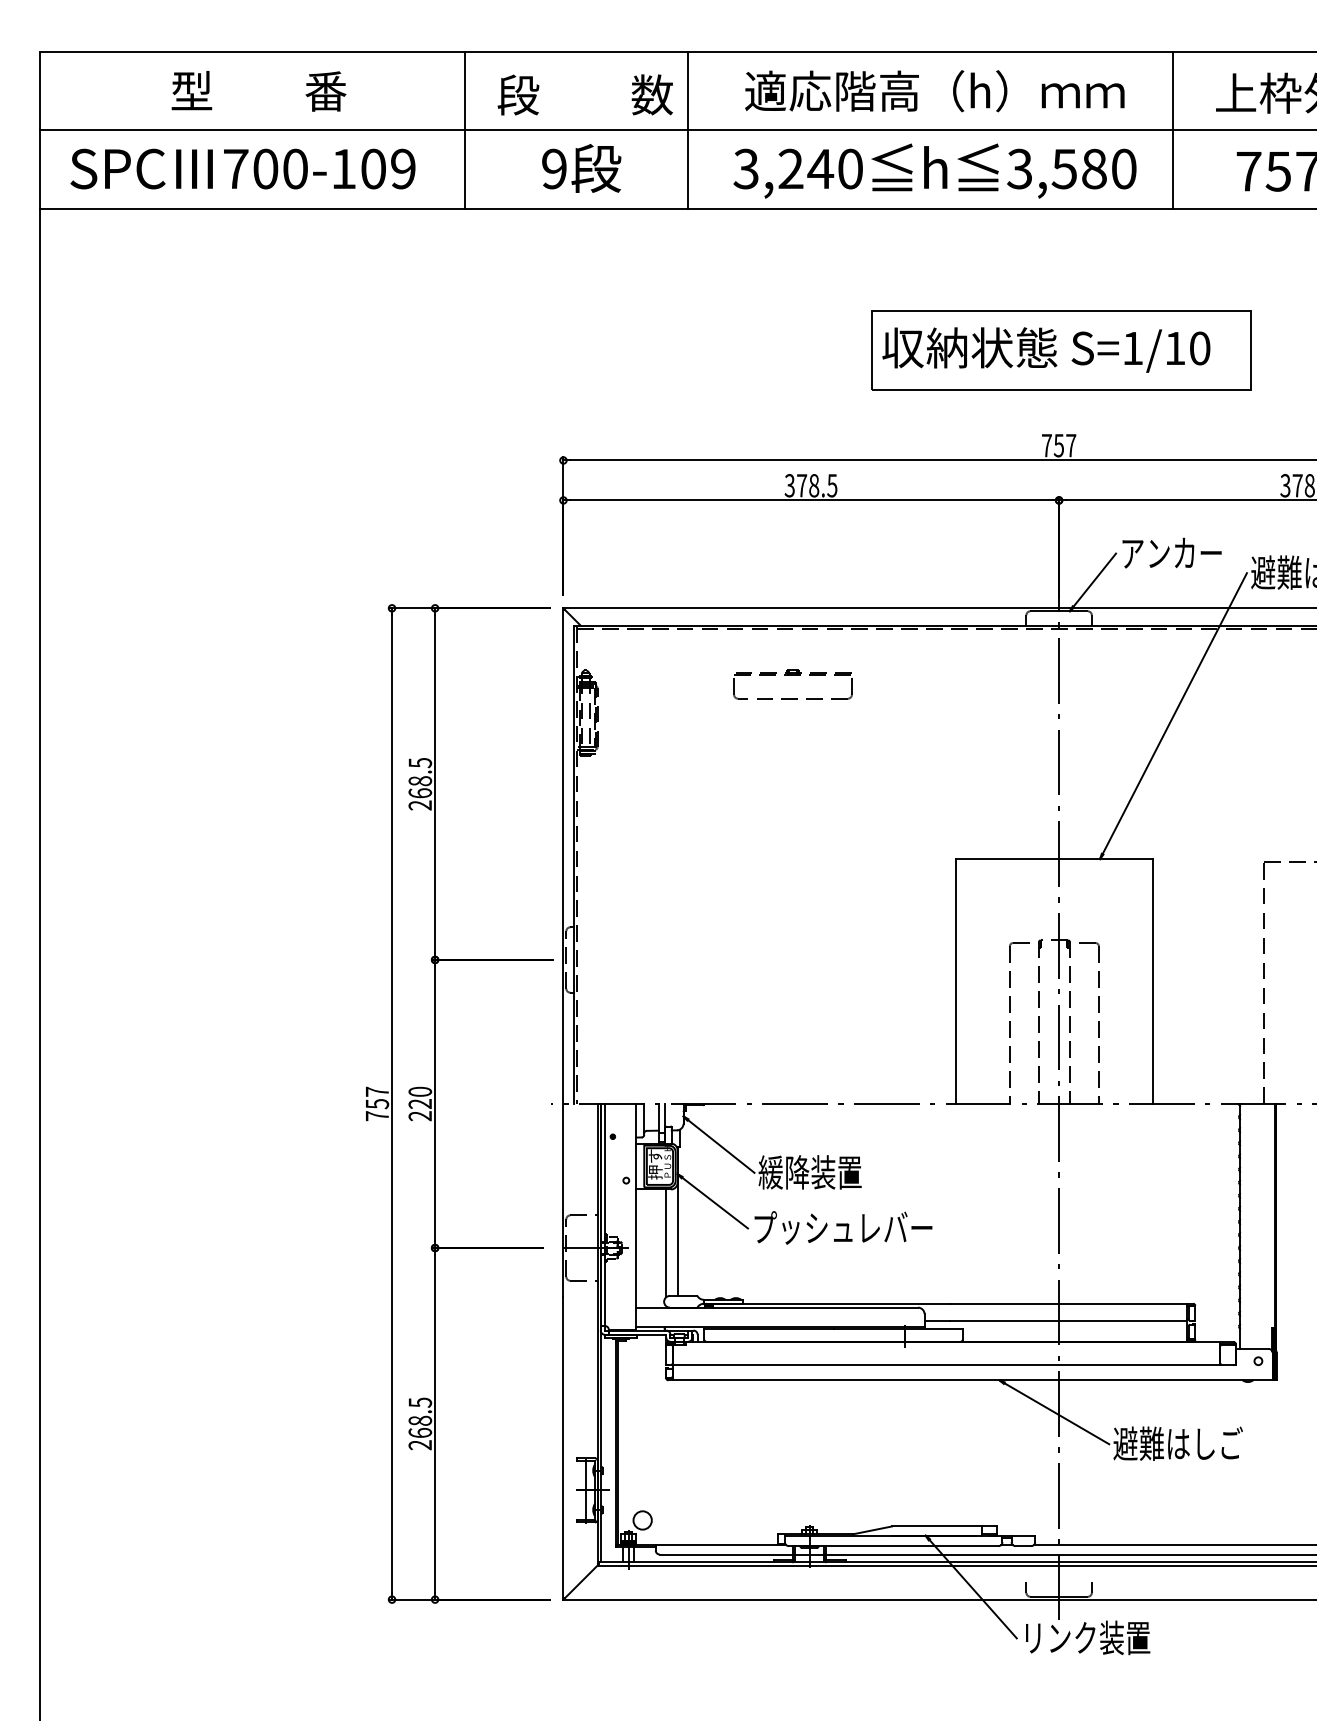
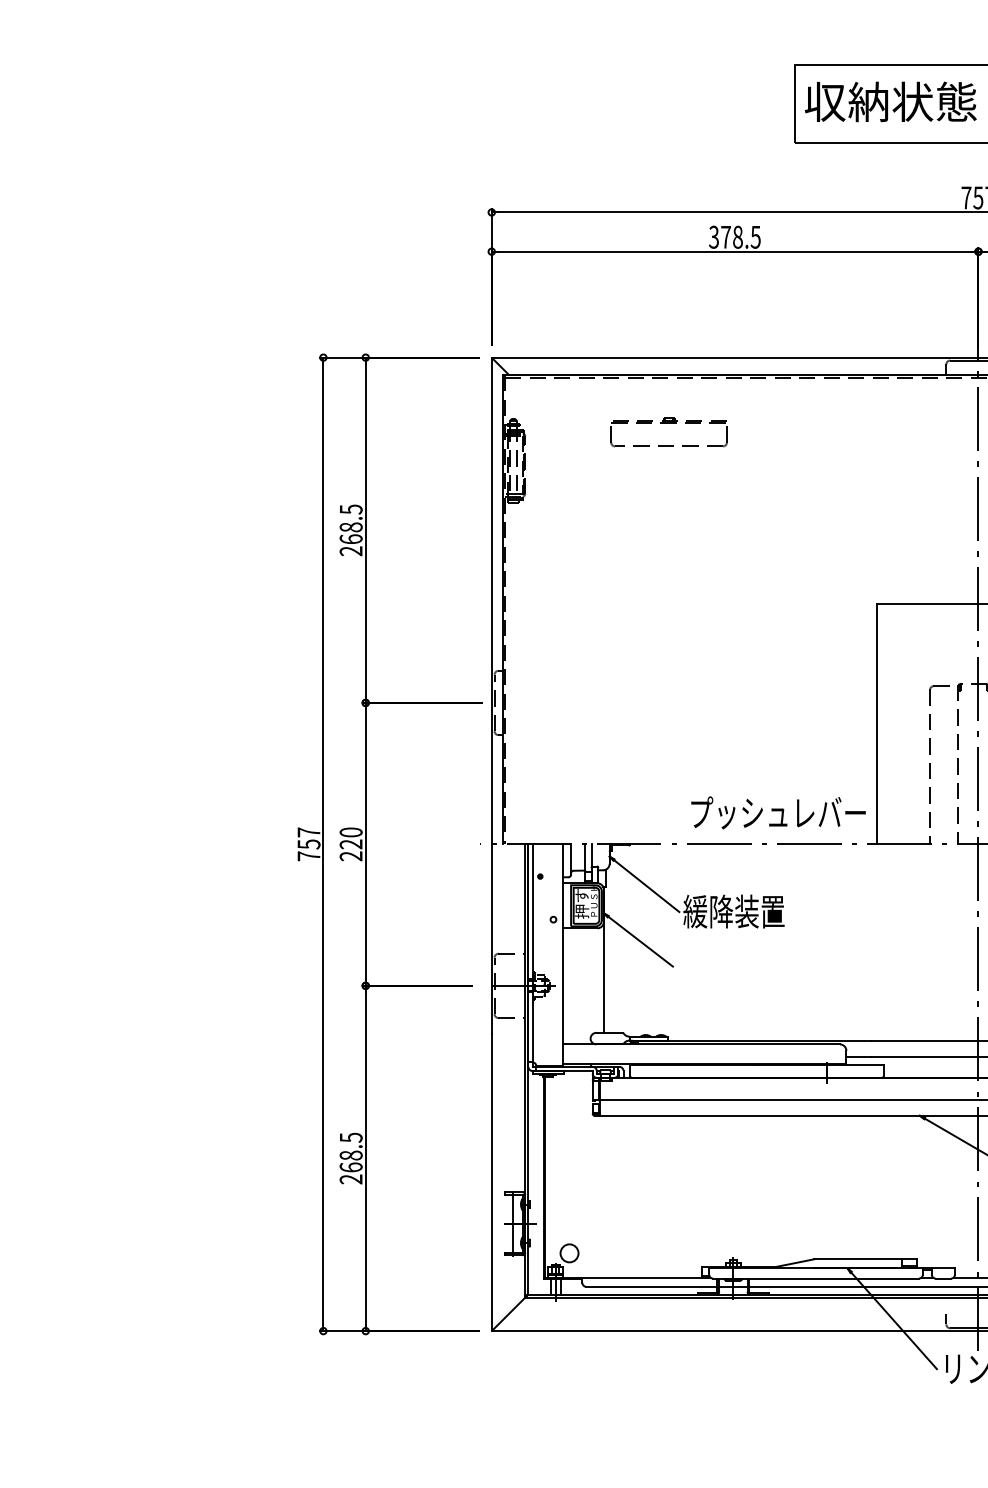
part: (792, 675) -> (668, 423), moved
text: (843, 1227) -> (778, 812), moved
line: (666, 1243) -> (592, 981), removed

